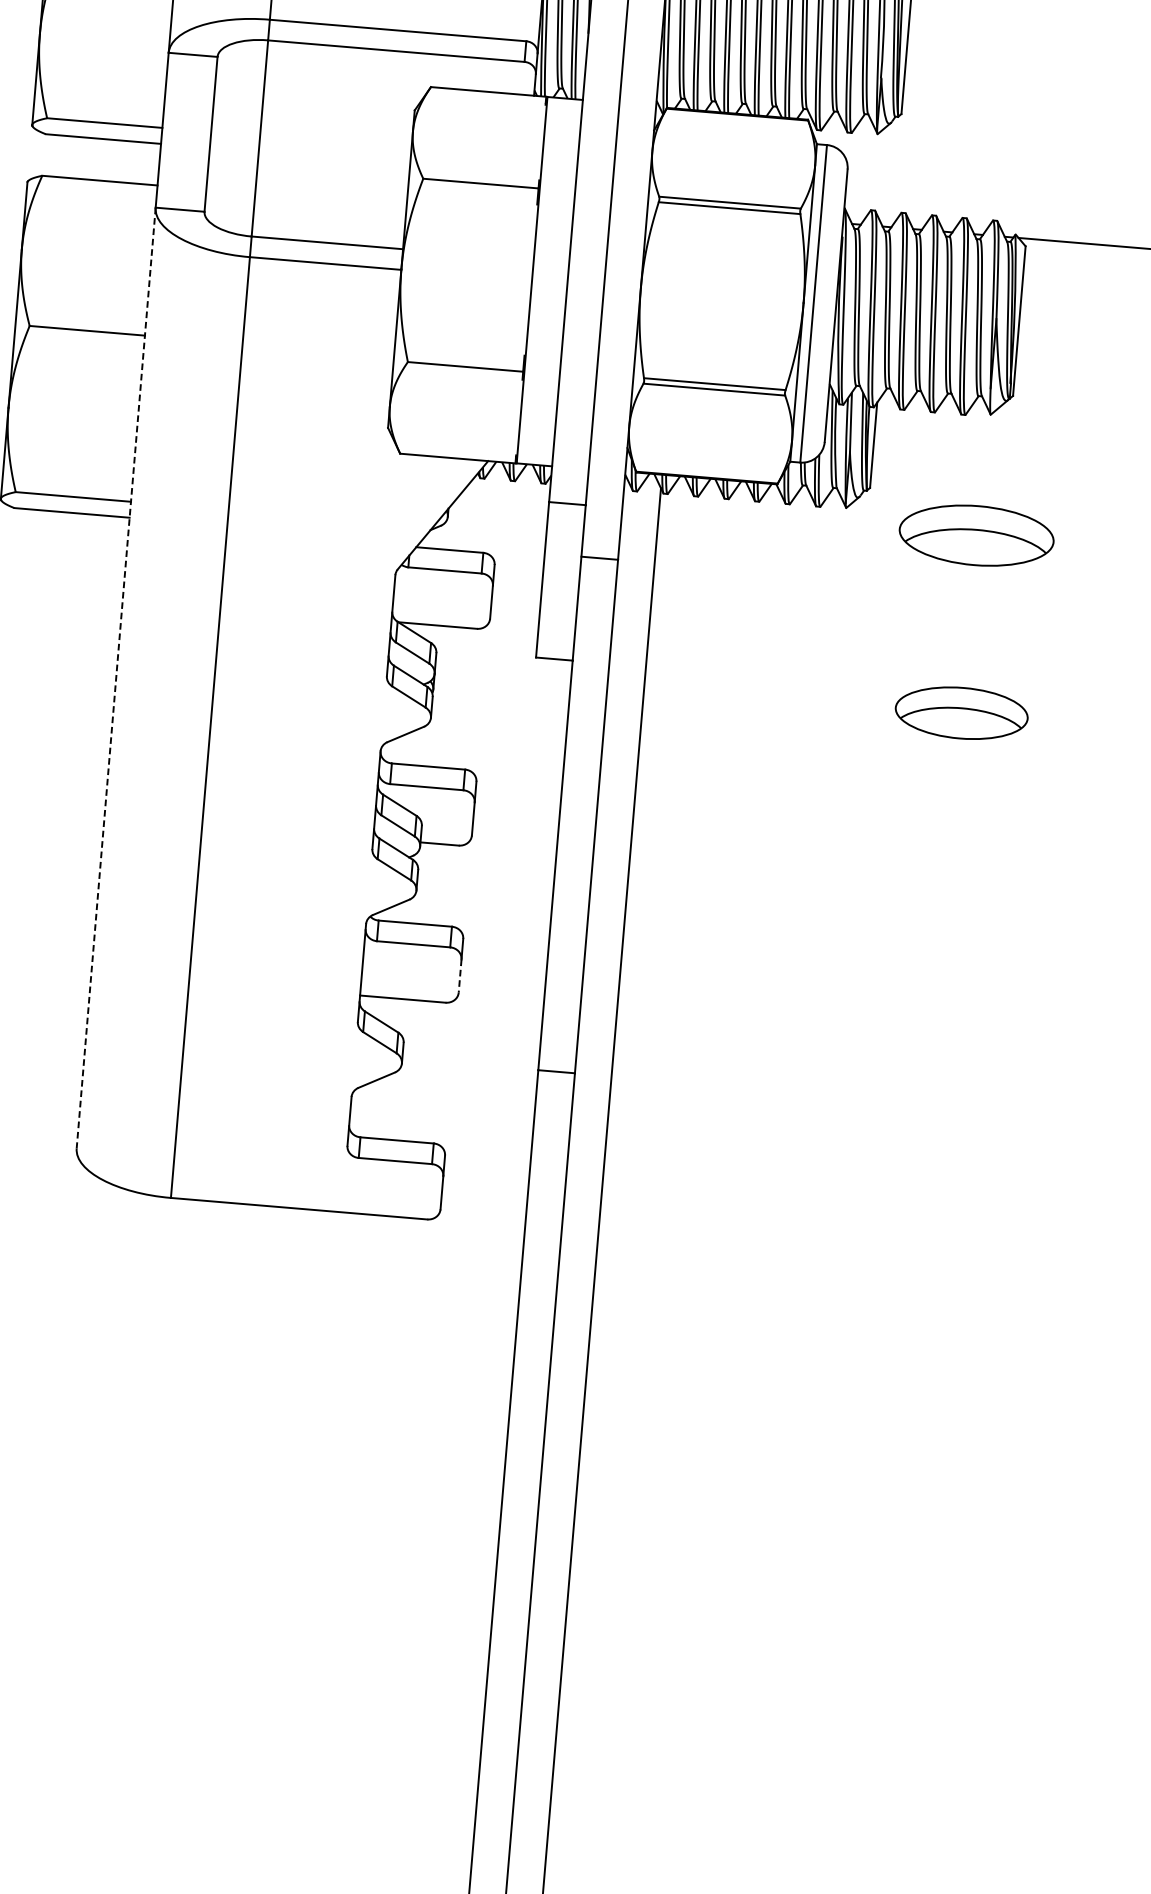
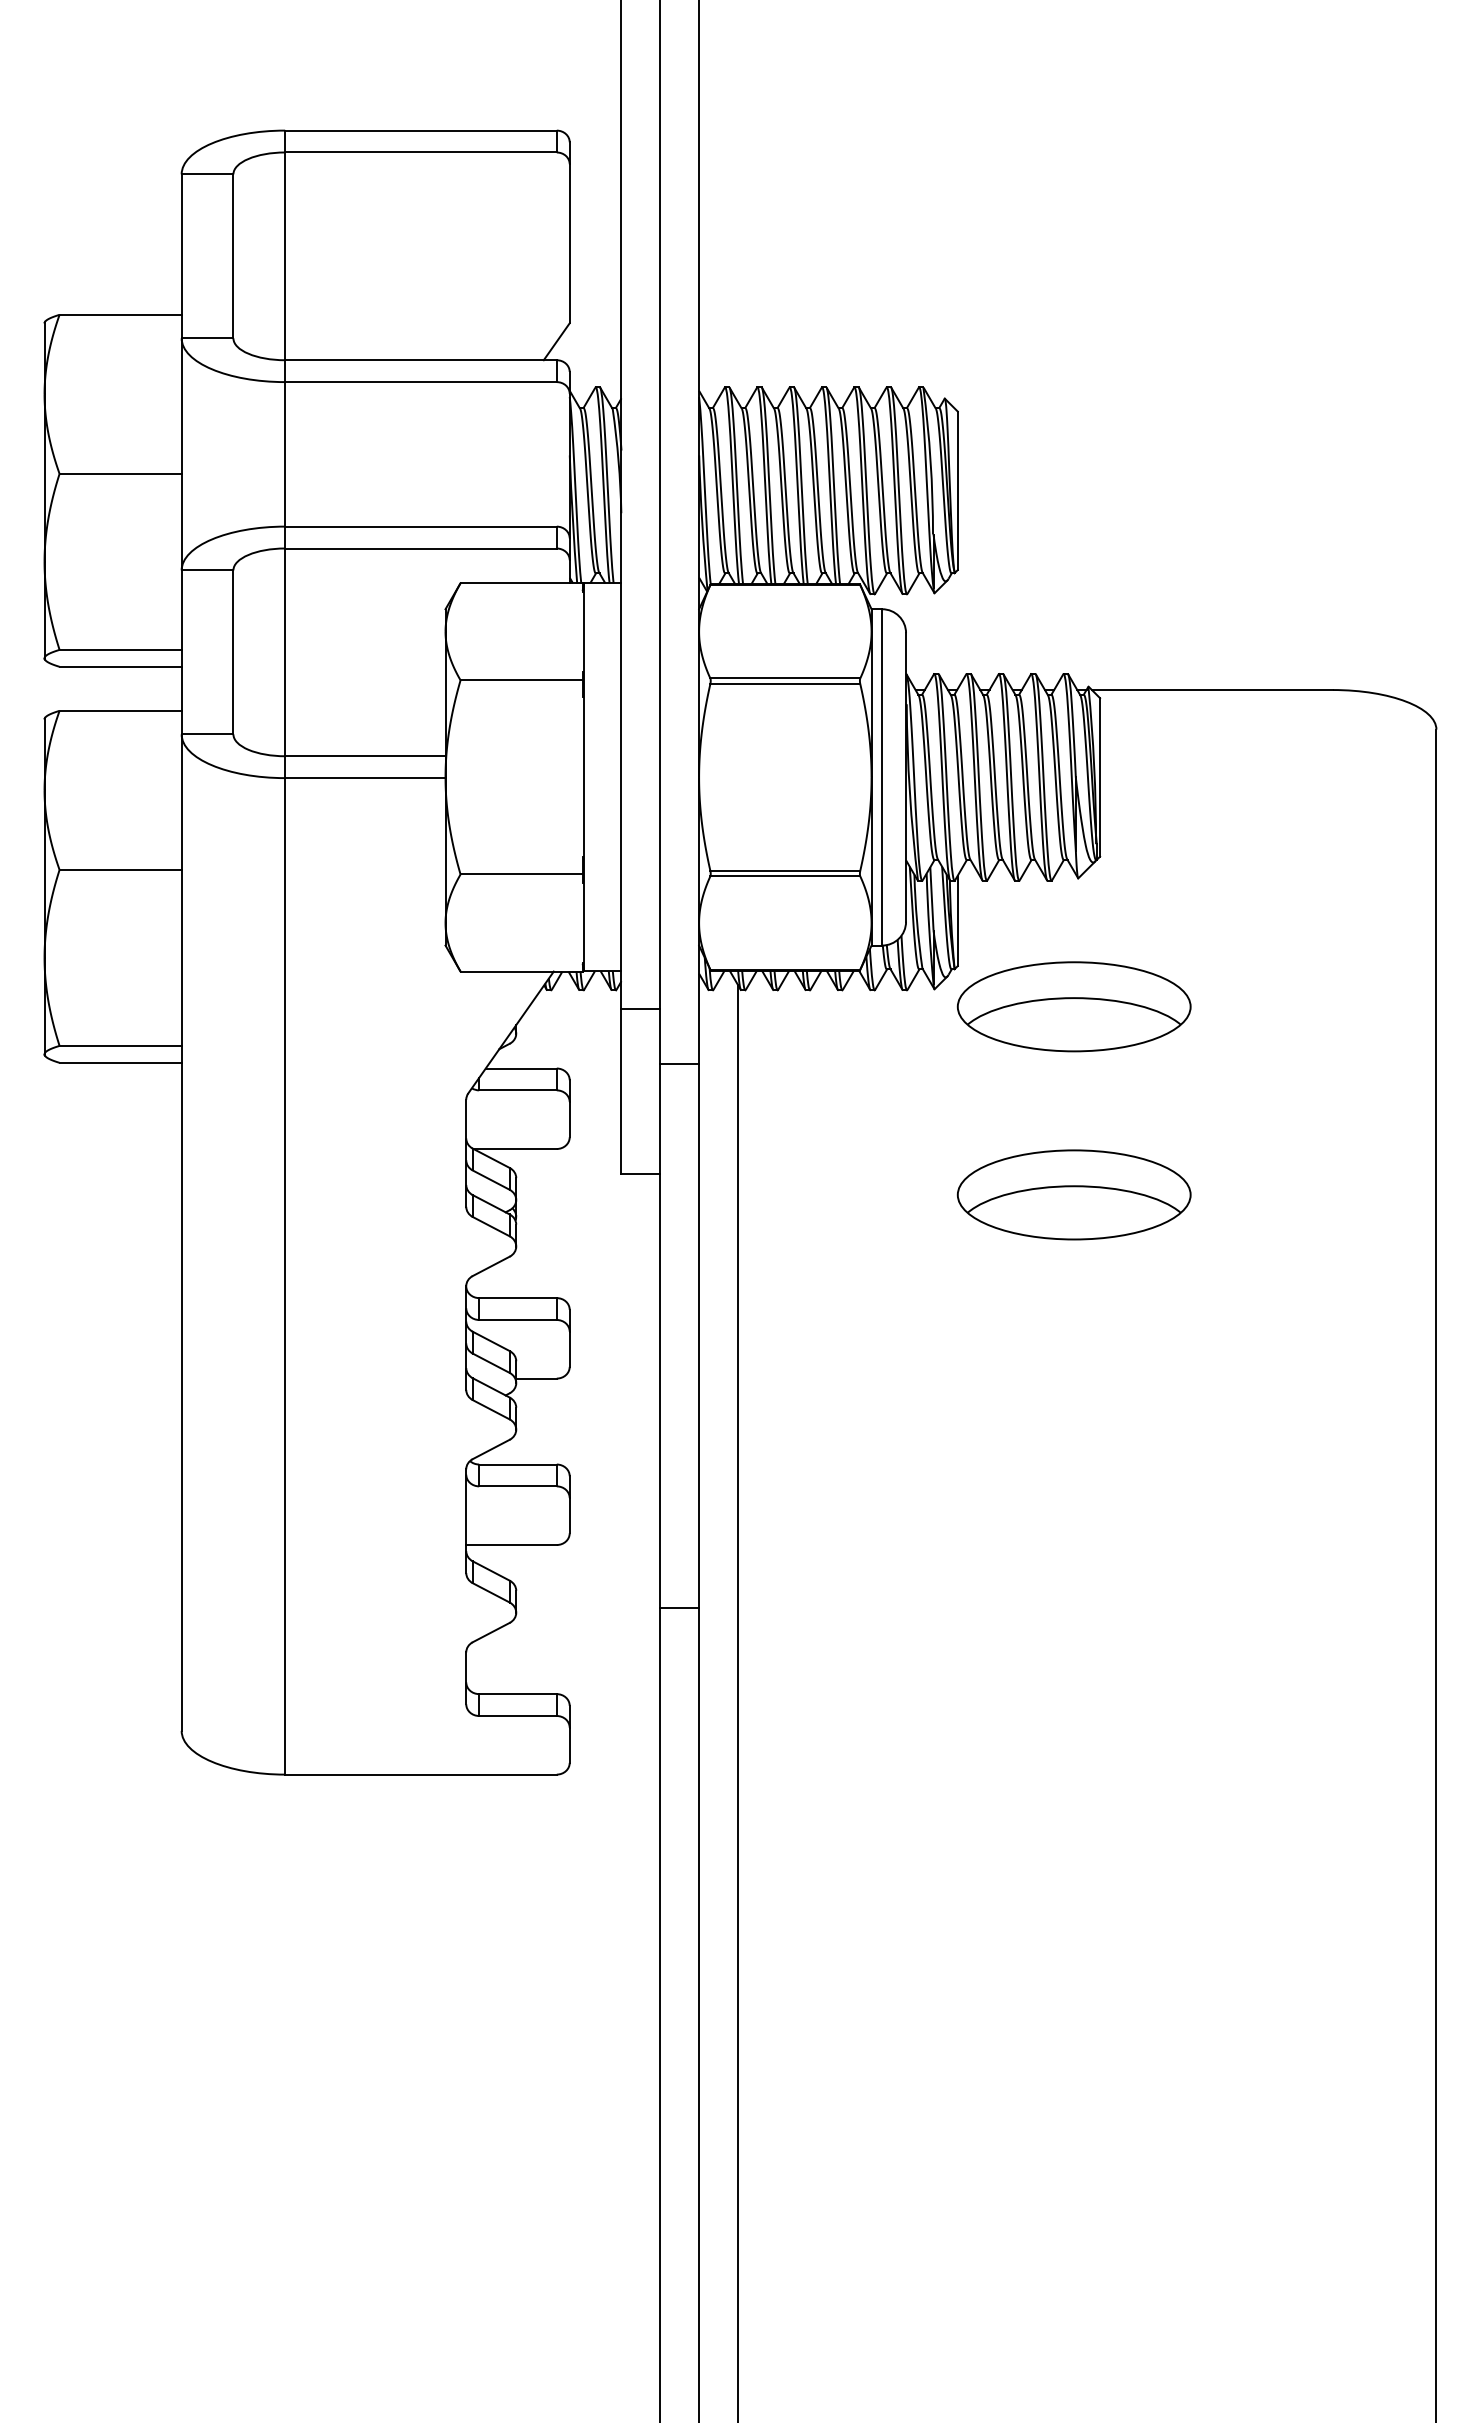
part: (976, 535) -> (1073, 1006), size x1.43
line: (115, 678) -> (181, 1233), dashed -> solid
part: (961, 712) -> (1073, 1194), size x1.67
line: (459, 975) -> (569, 1515), dashed -> solid

